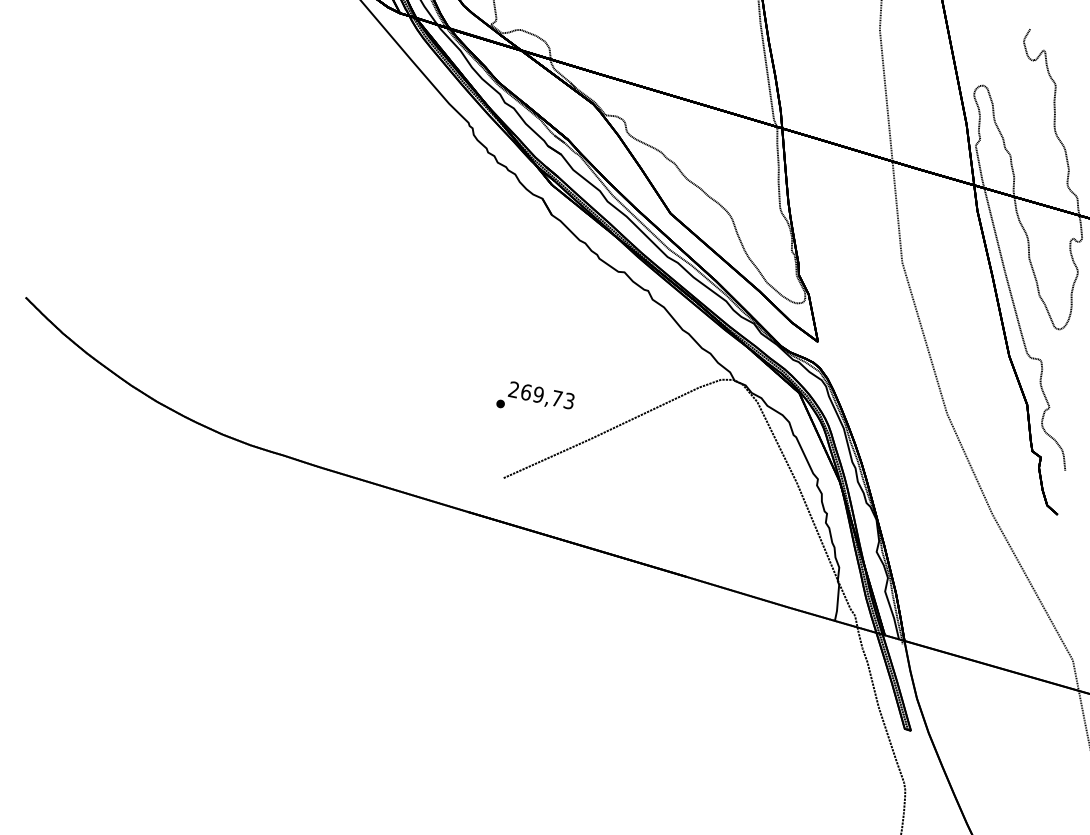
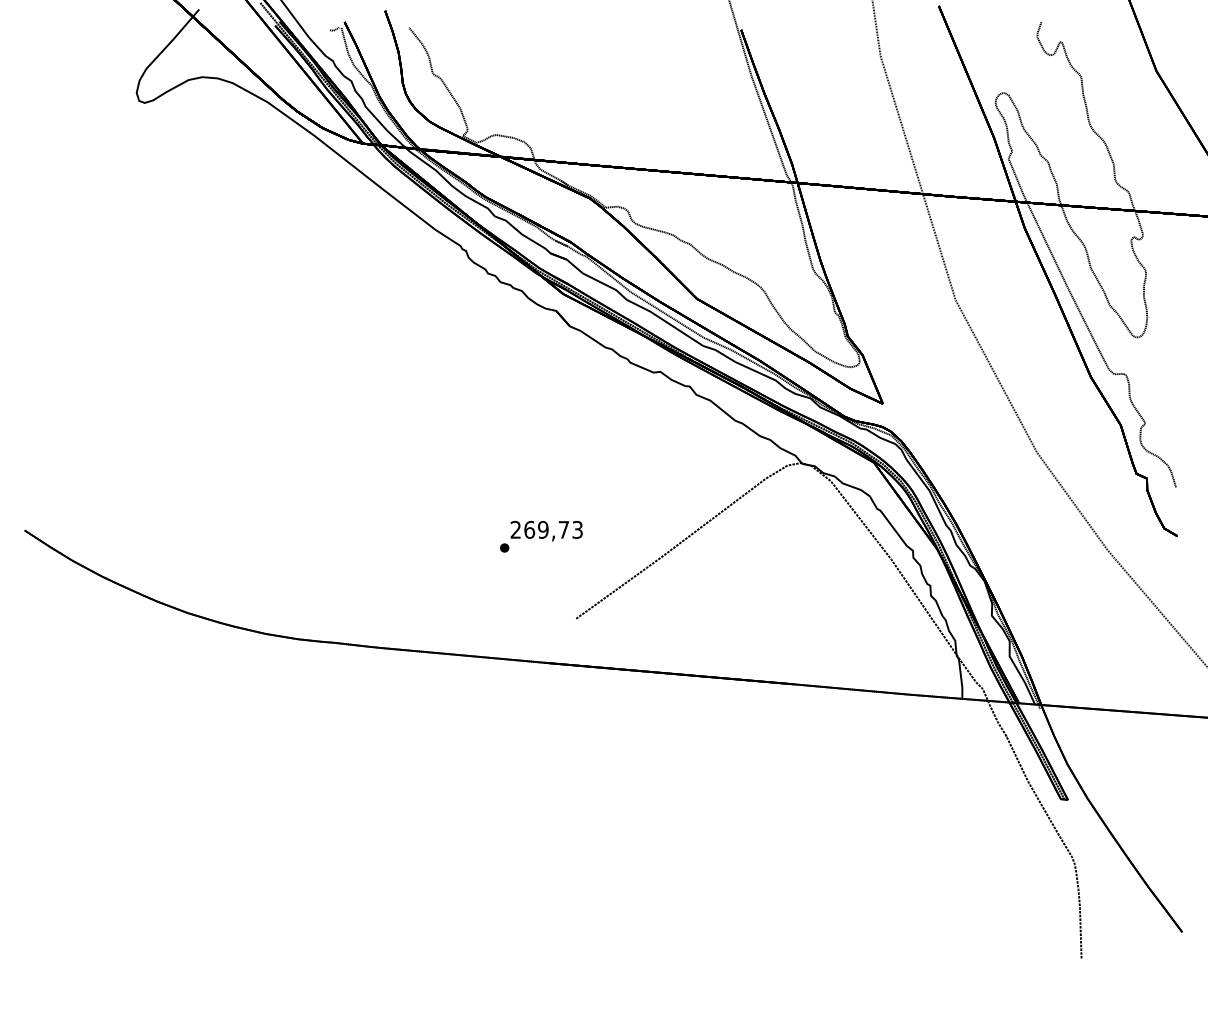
text: (535, 400) -> (541, 536), moved

